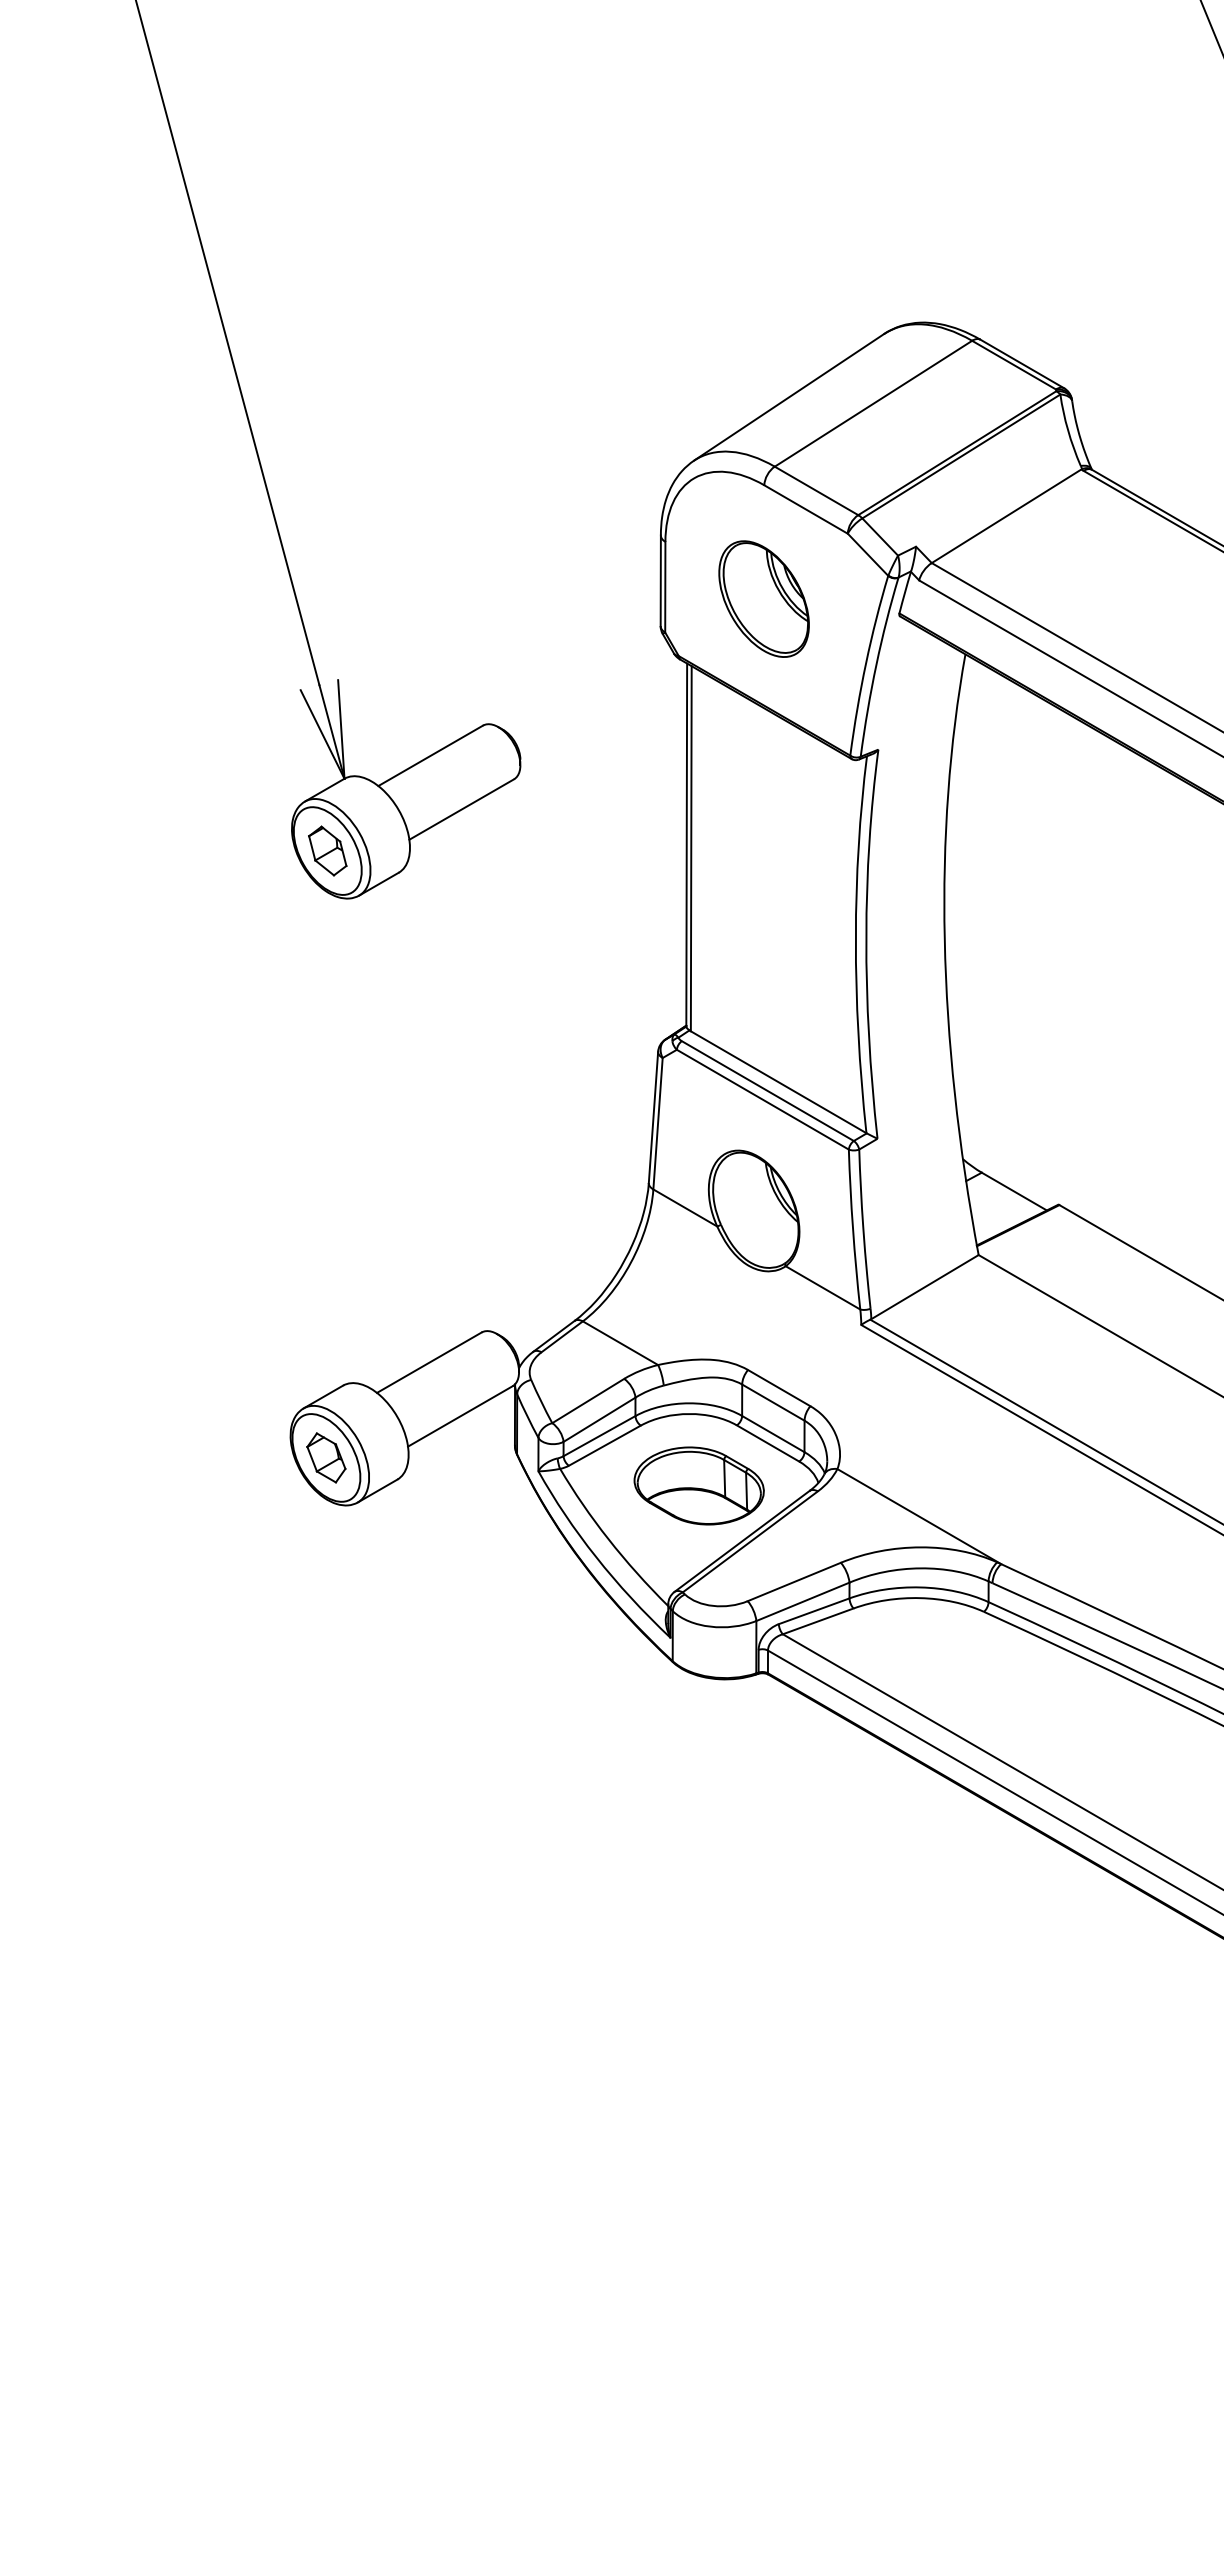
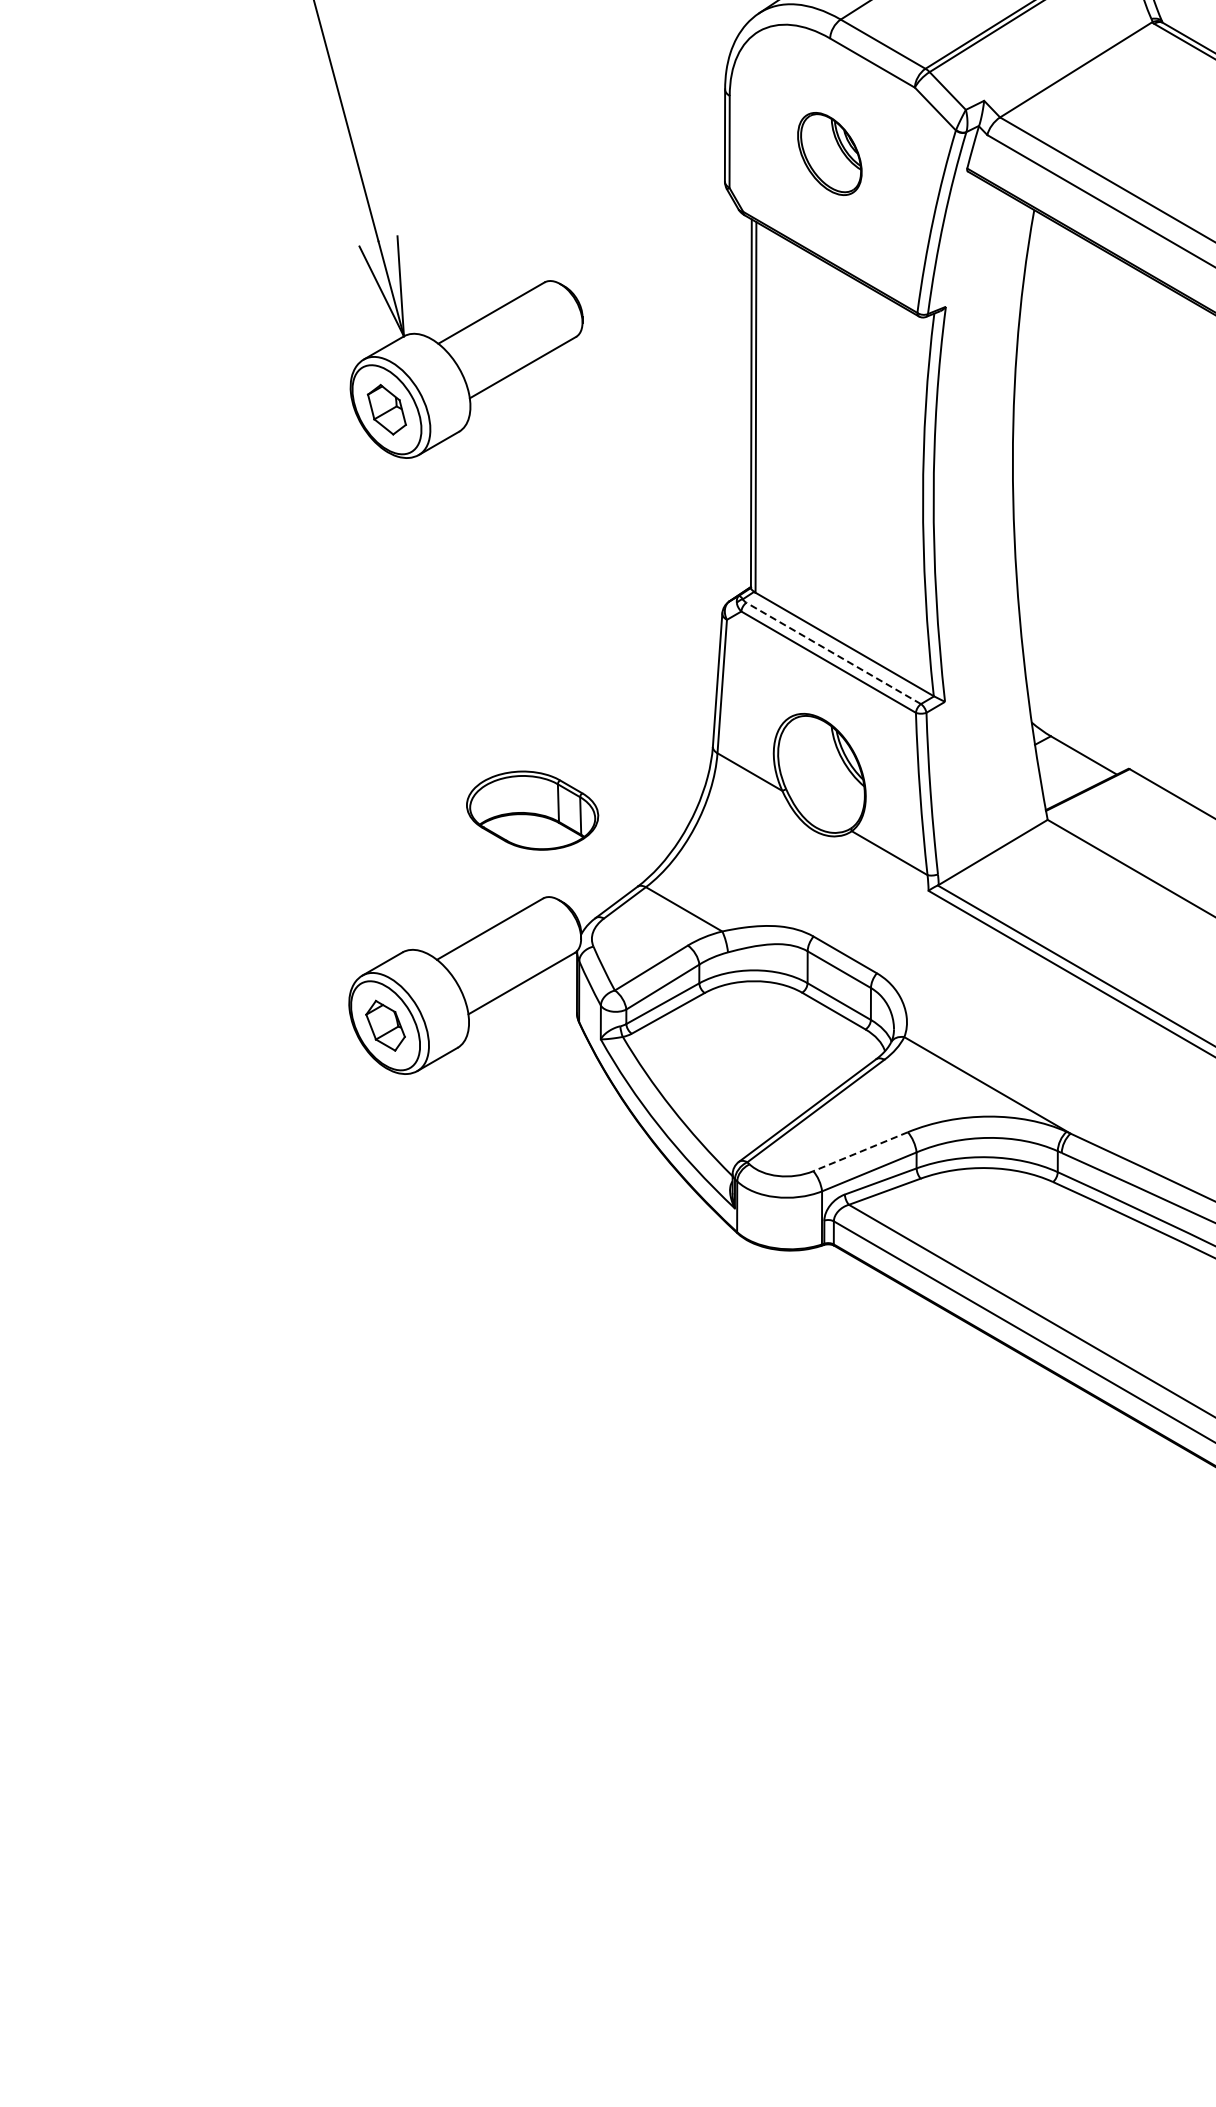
part: (763, 598) -> (829, 153), size x0.7
line: (767, 1090) -> (833, 652), solid -> dashed
part: (698, 1485) -> (531, 810), moved
line: (793, 1582) -> (859, 1152), solid -> dashed

